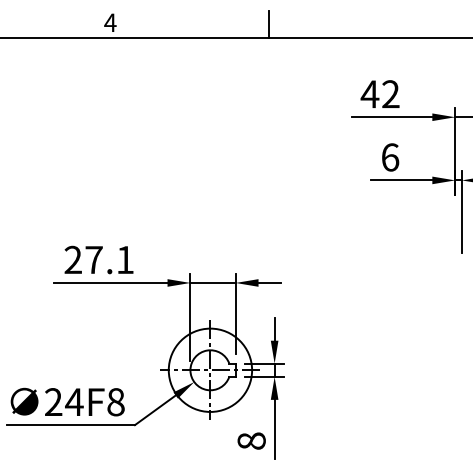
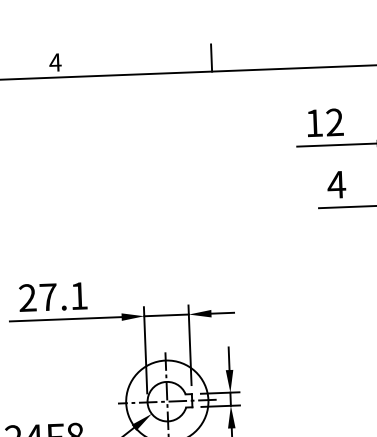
text: (369, 93) -> (313, 122), 42 -> 12
text: (389, 157) -> (335, 184), 6 -> 4

